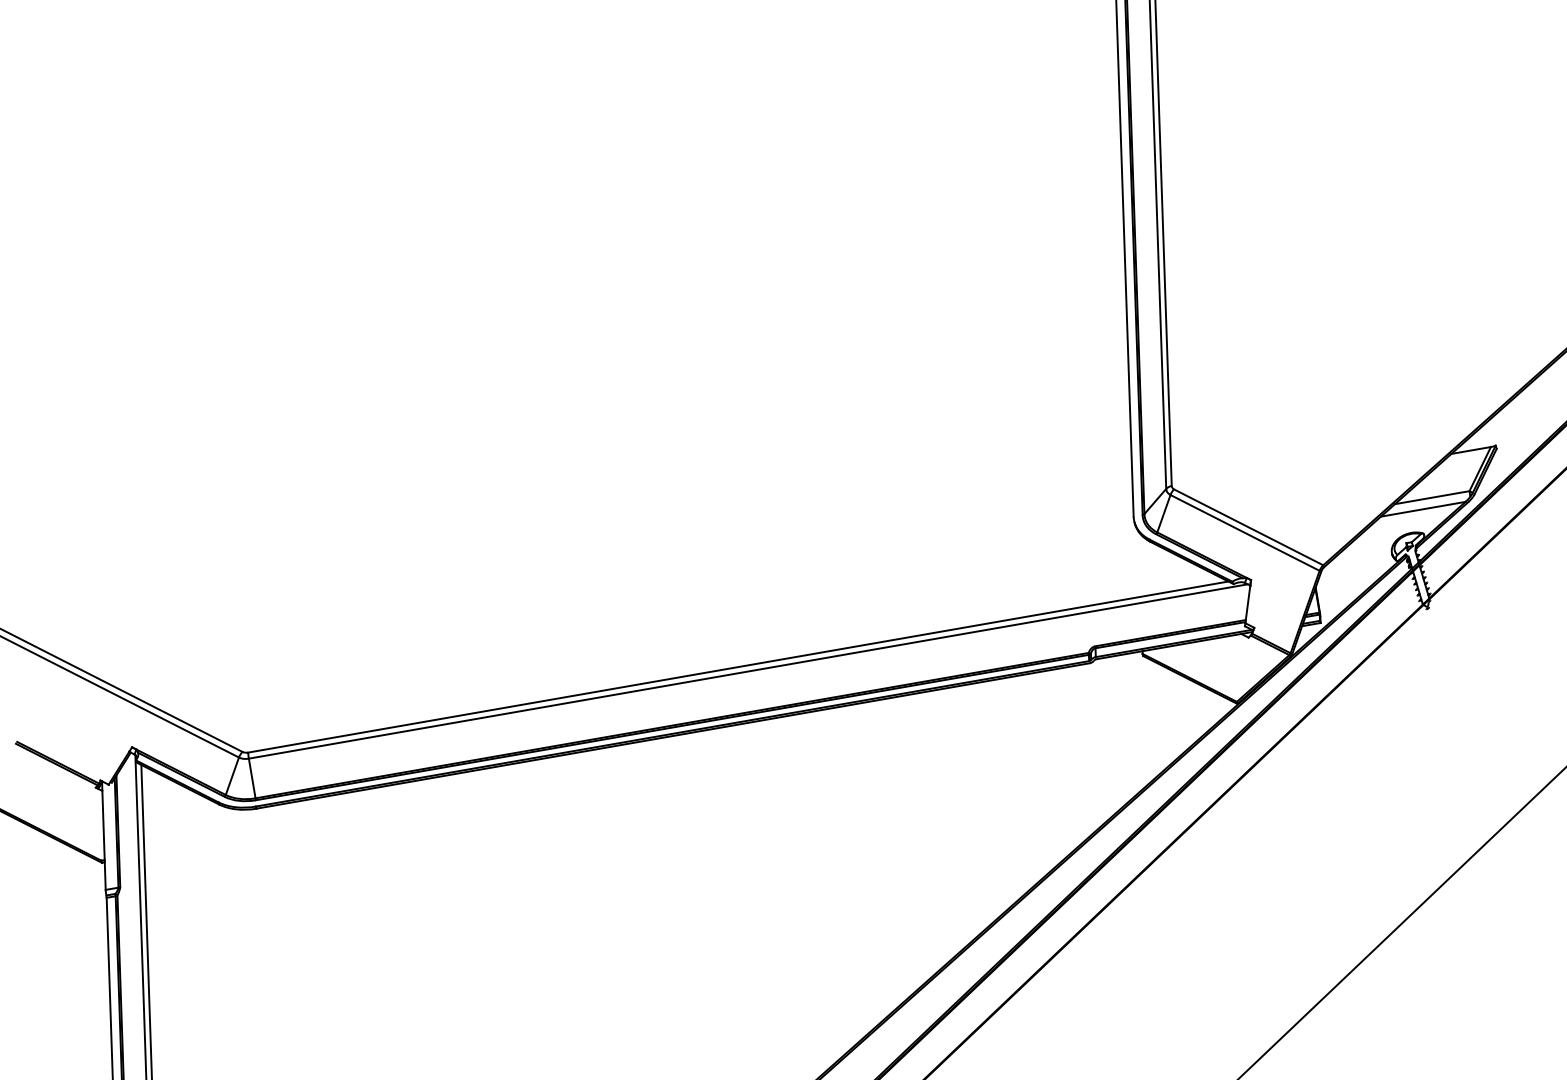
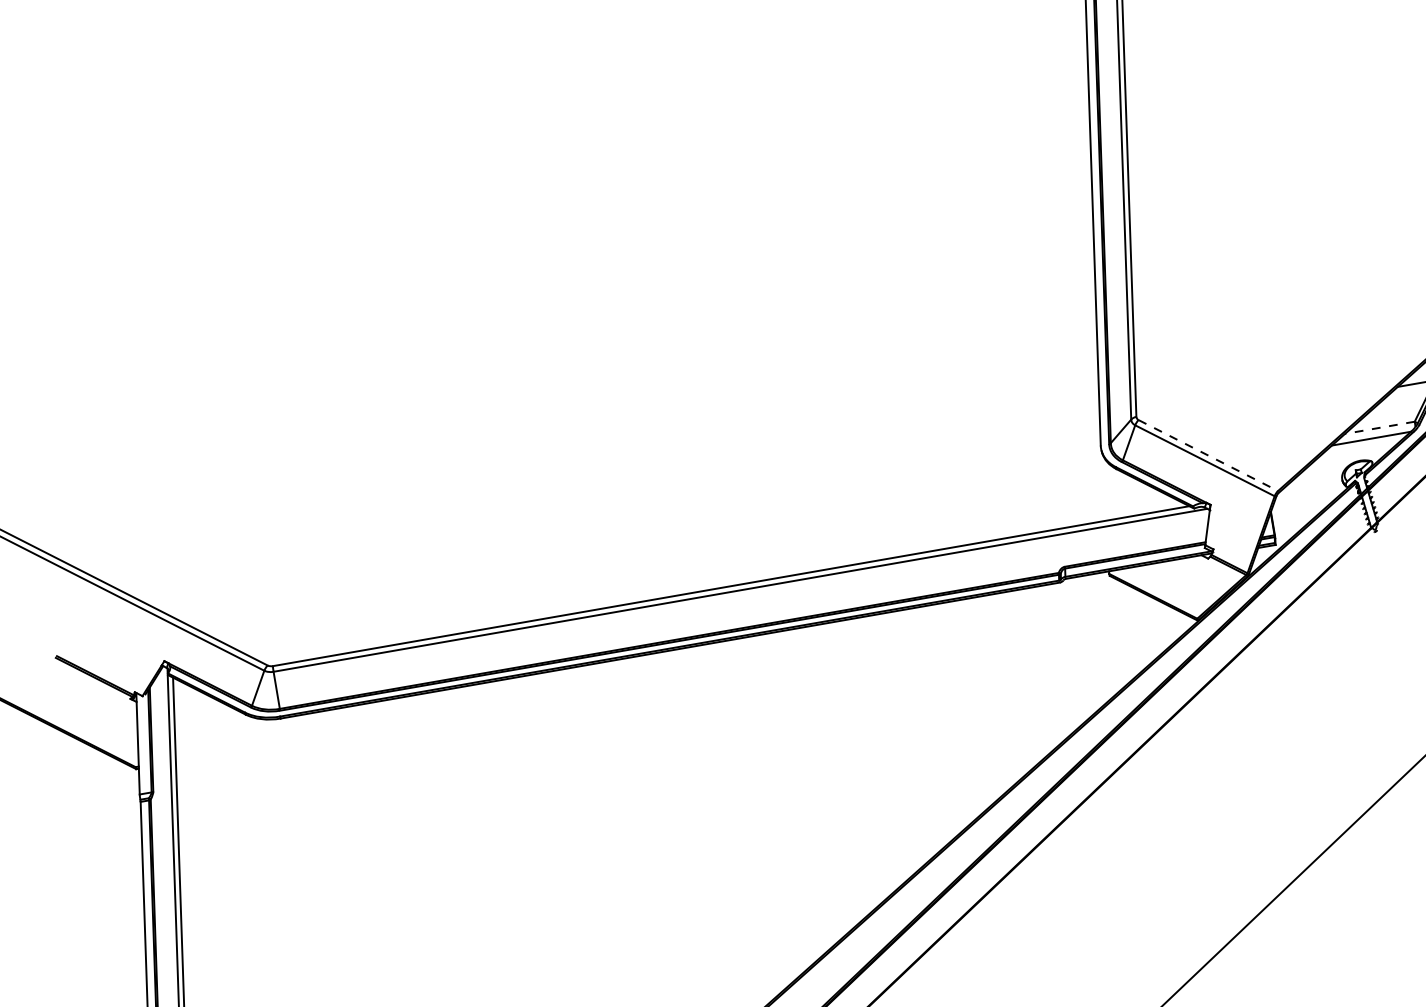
line: (1432, 497) -> (1380, 427), solid -> dashed
line: (1248, 527) -> (1208, 455), solid -> dashed

